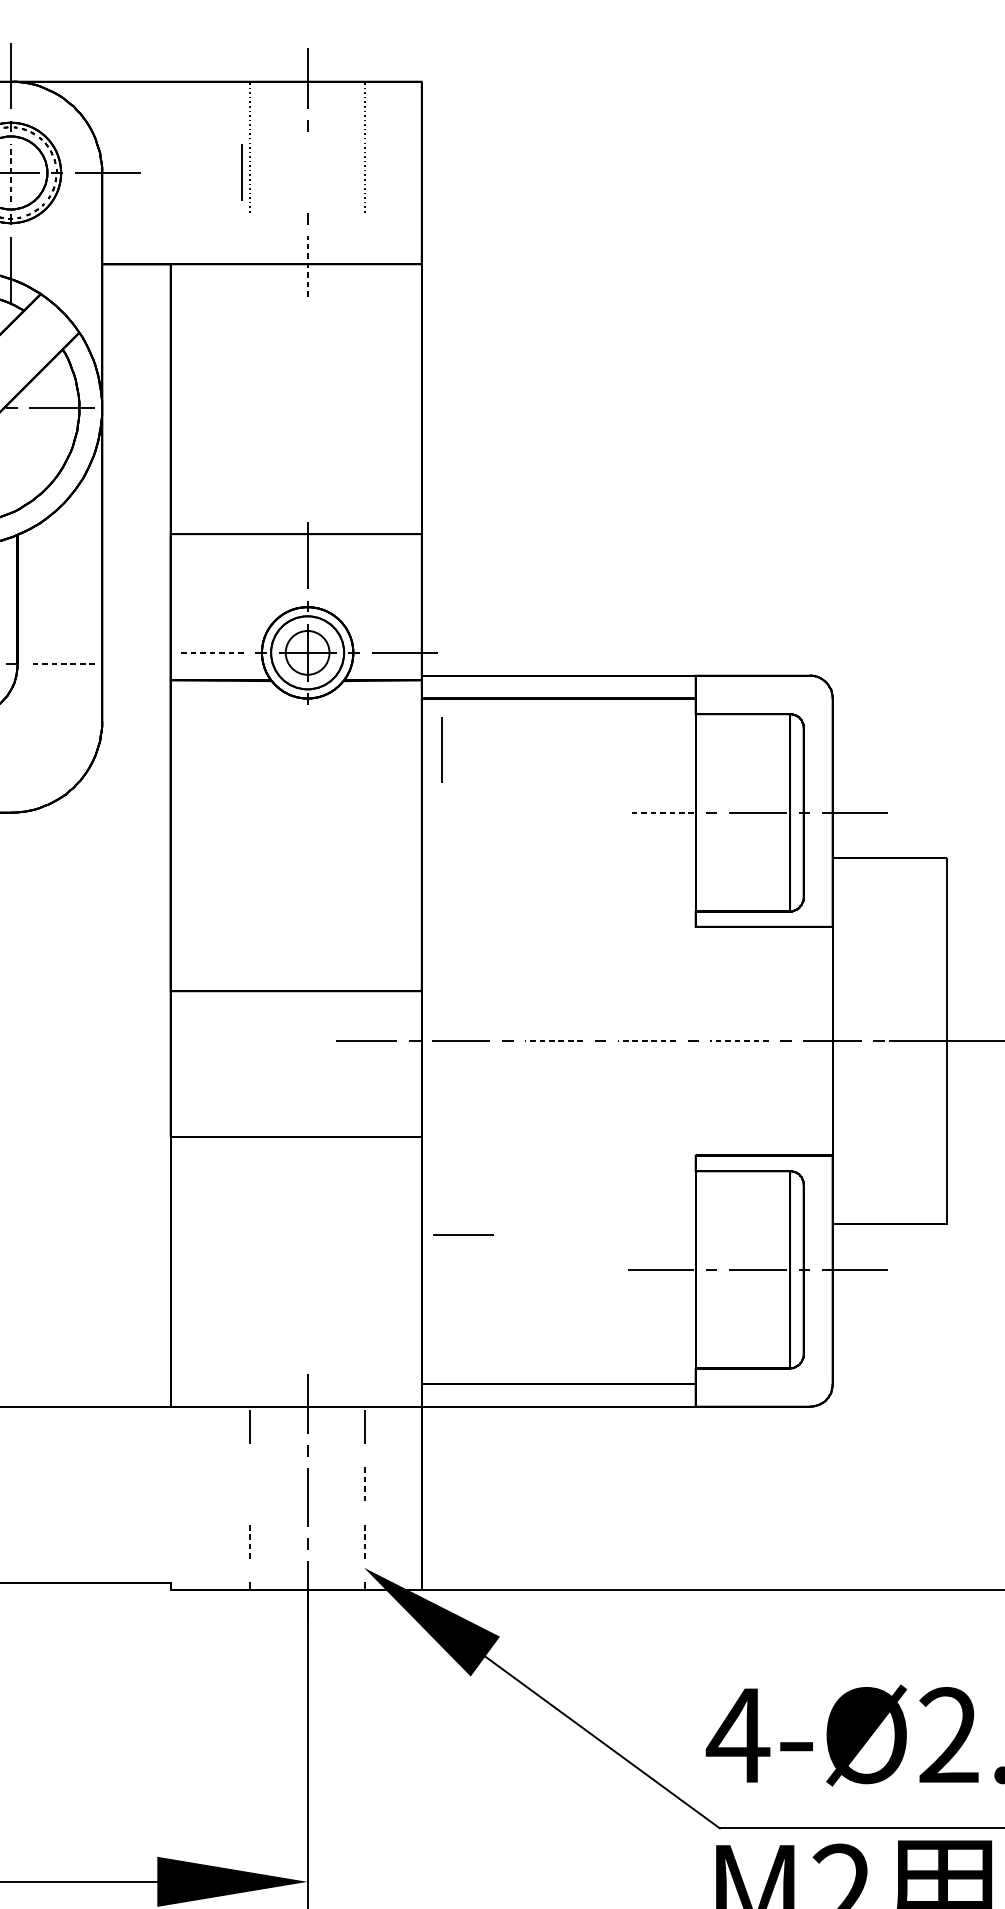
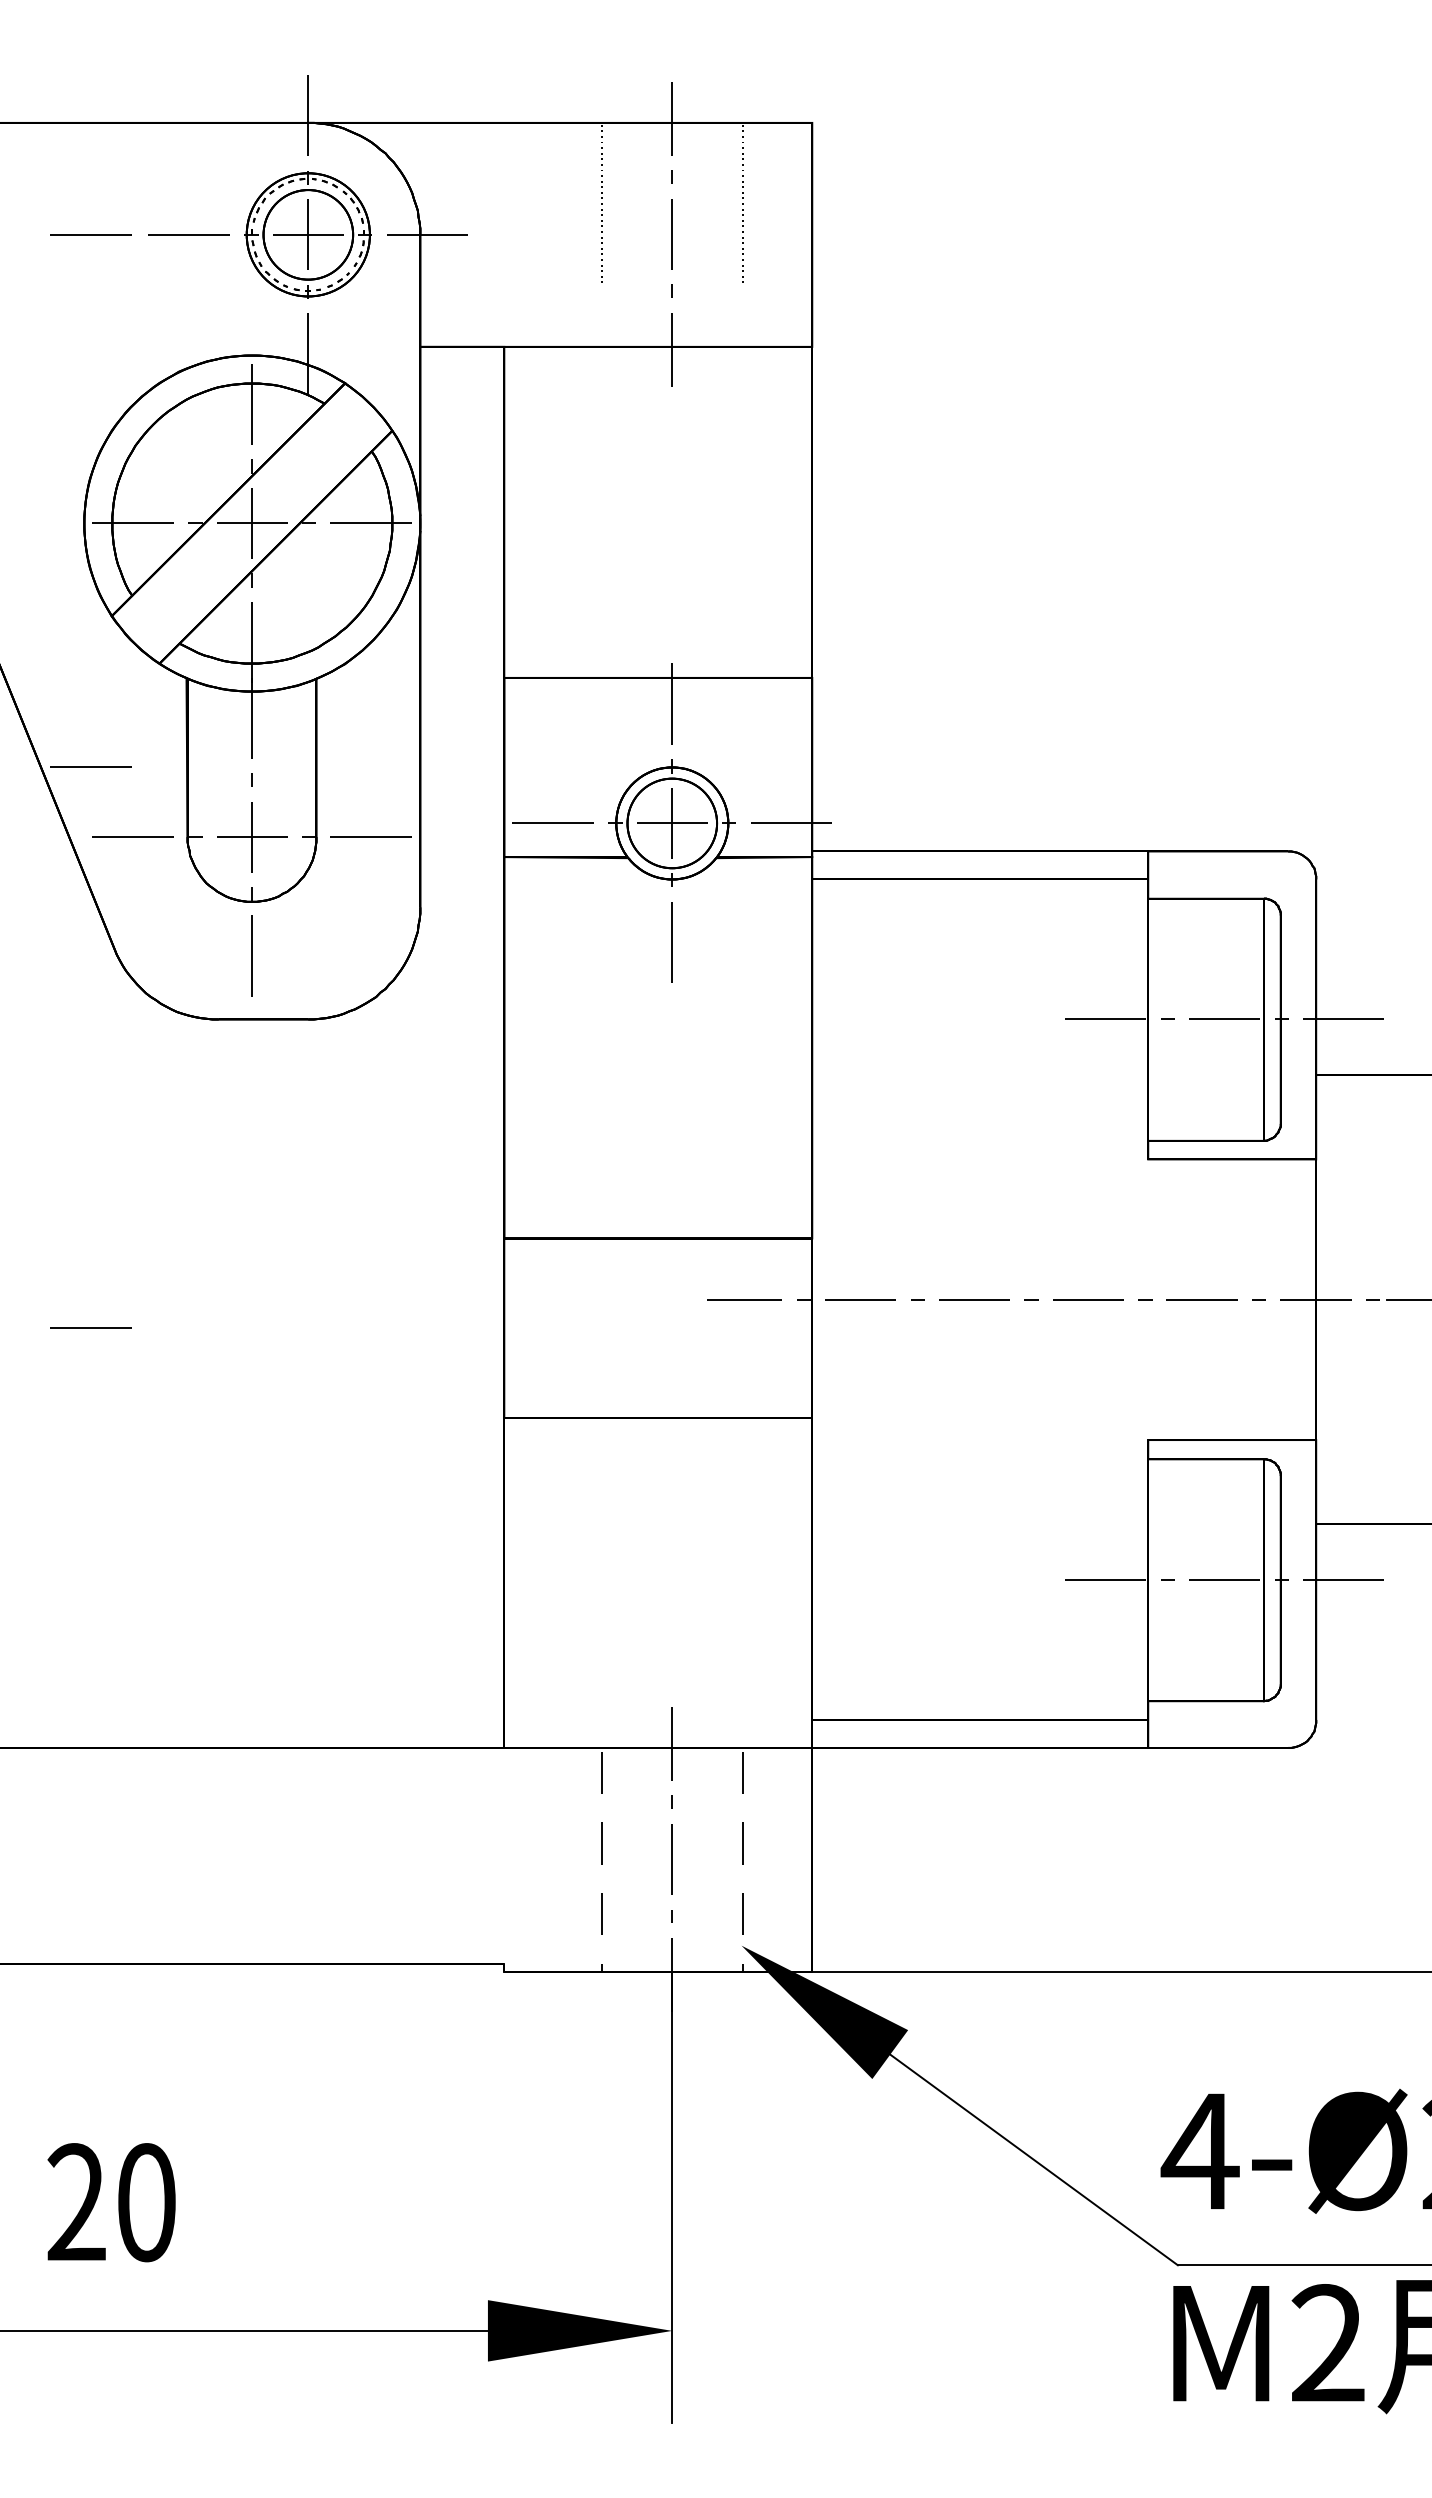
line: (11, 172) -> (308, 234), dashed -> solid
line: (240, 172) -> (671, 234), moved
line: (307, 266) -> (672, 349), dashed -> solid
line: (210, 652) -> (553, 823), dashed -> solid
circle: (307, 652) -> (672, 823), size x1.67
line: (61, 664) -> (370, 837), dashed -> solid
line: (441, 749) -> (671, 942), moved
line: (660, 812) -> (1105, 1019), dashed -> solid
line: (554, 1040) -> (974, 1299), dashed -> solid
line: (646, 1040) -> (1088, 1299), dashed -> solid
line: (739, 1040) -> (1202, 1299), dashed -> solid
line: (463, 1234) -> (863, 1536), removed
line: (249, 1484) -> (601, 1843), added
line: (364, 1484) -> (742, 1843), dashed -> solid
line: (250, 1542) -> (602, 1914), dashed -> solid
line: (364, 1542) -> (742, 1914), dashed -> solid

